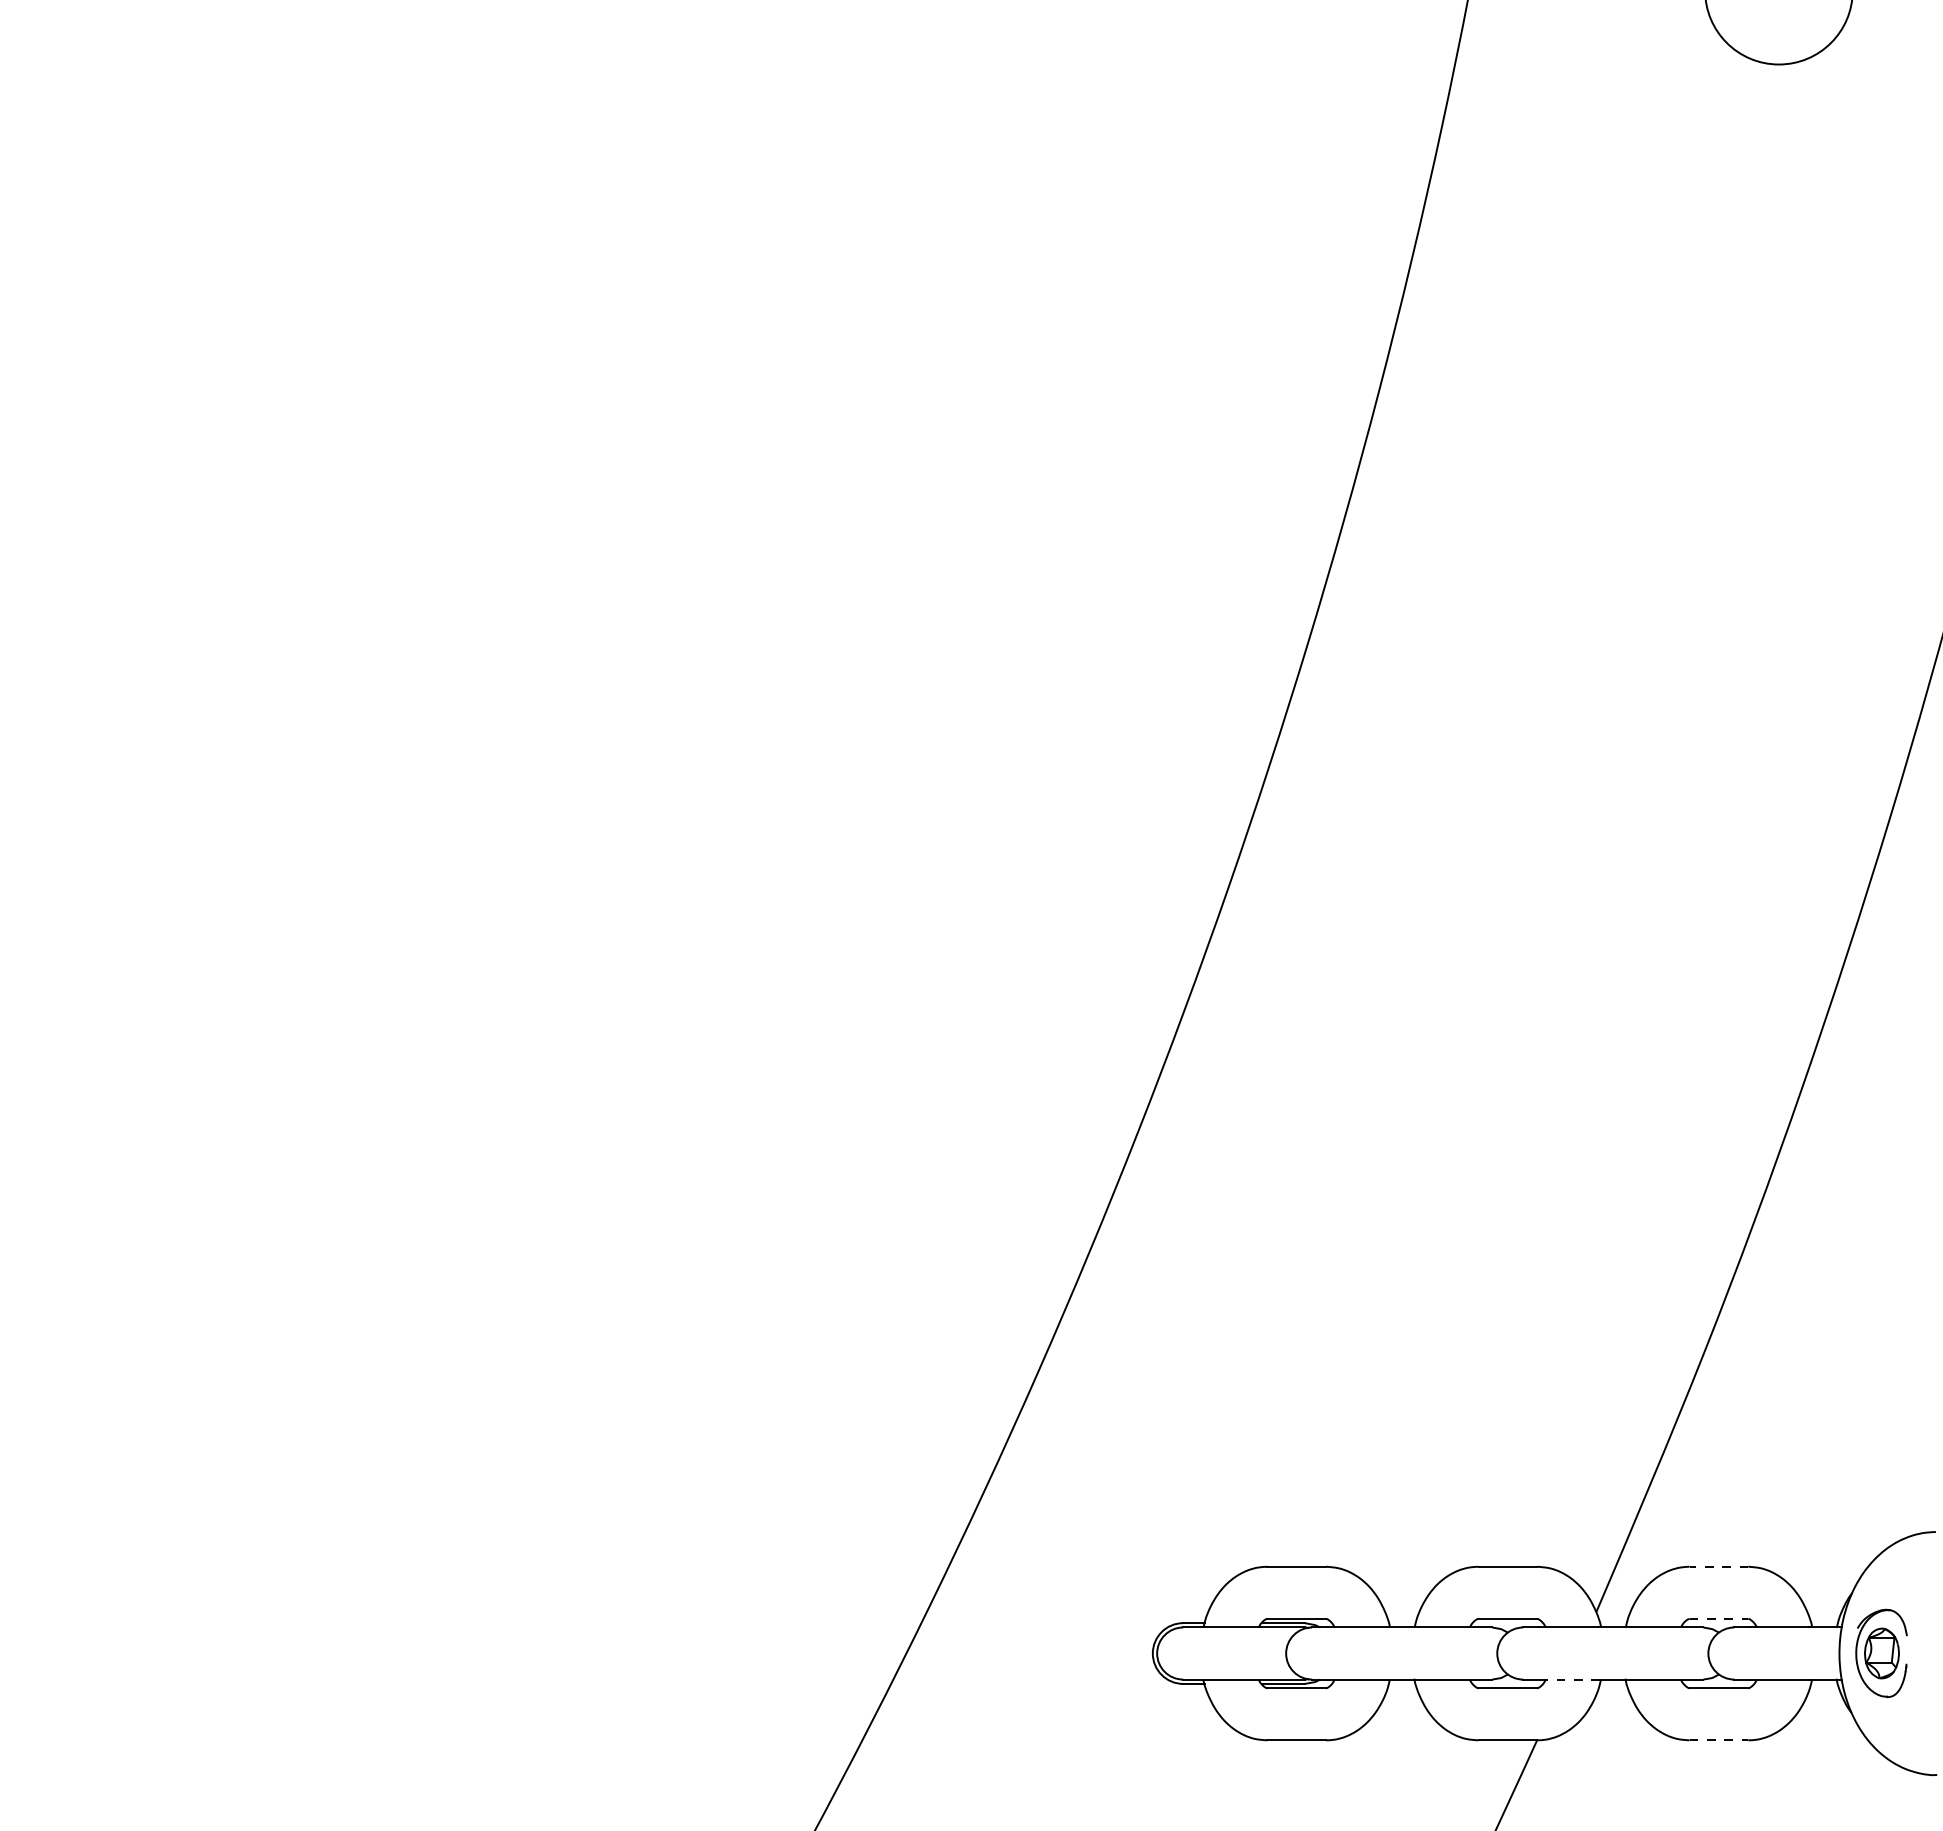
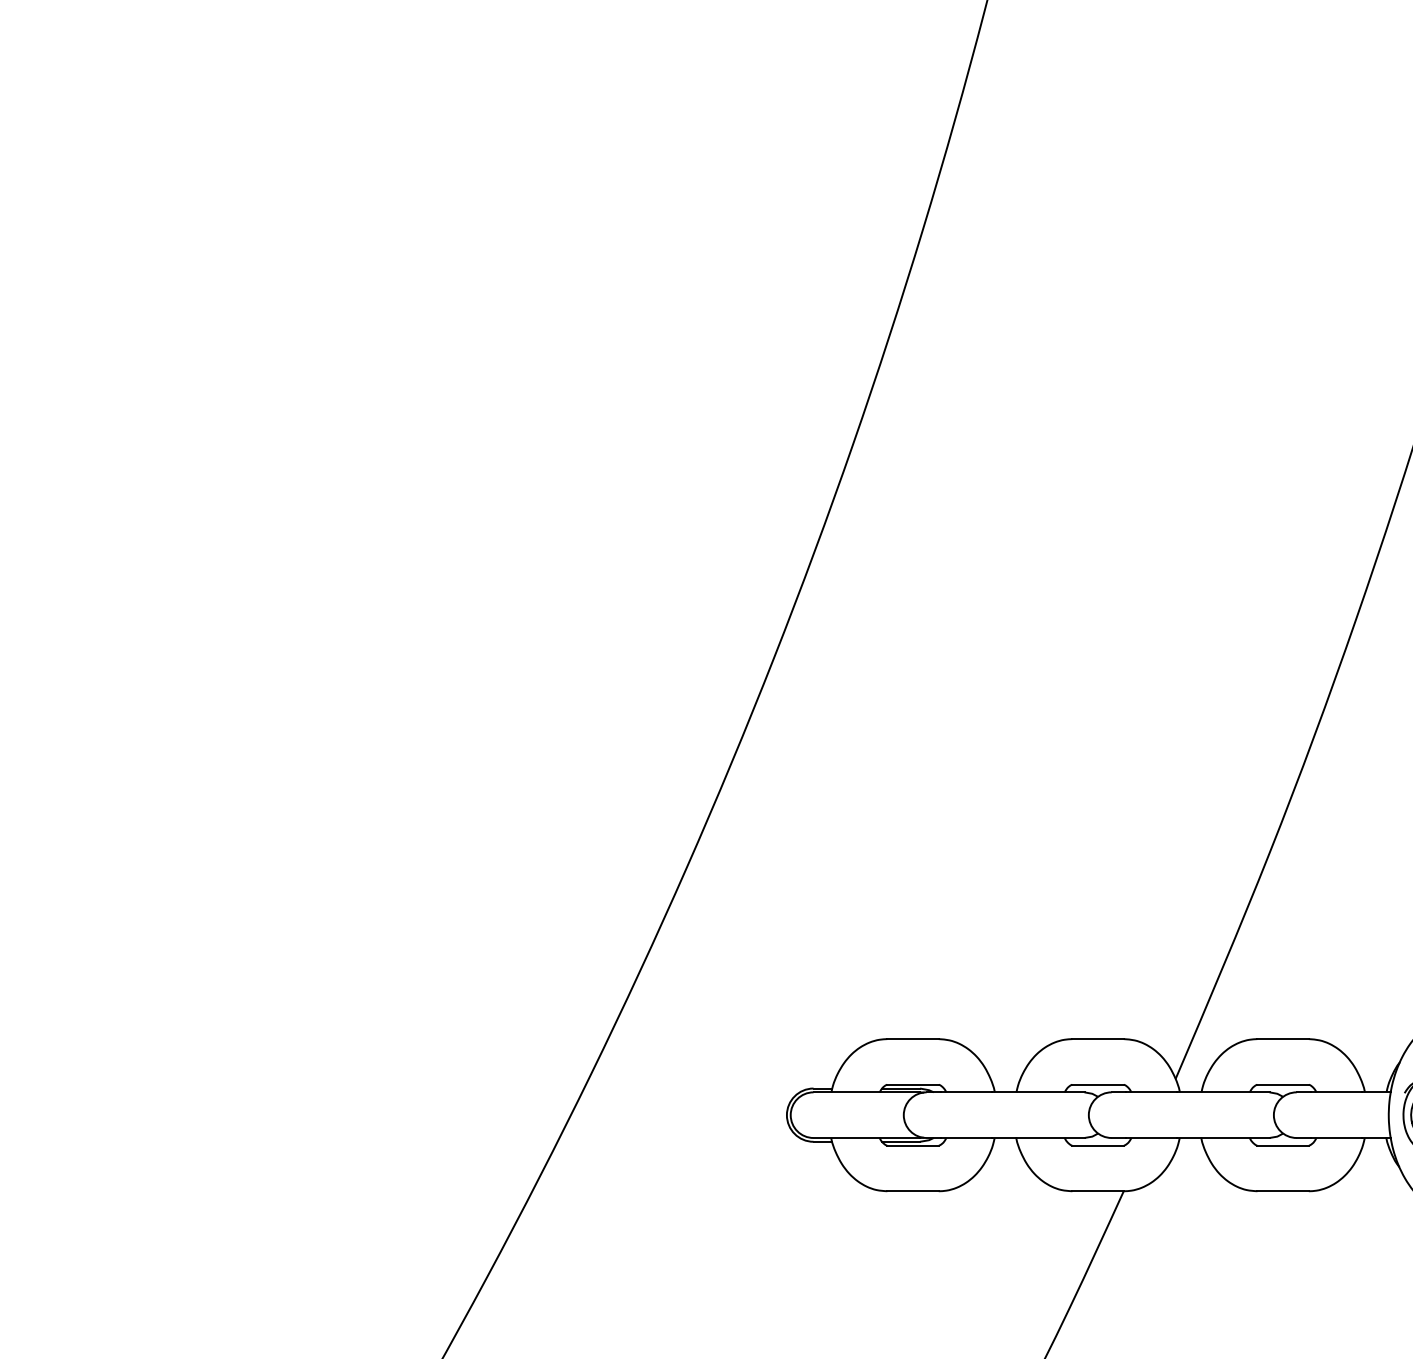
line: (1718, 1566) -> (1282, 1038), dashed -> solid
line: (1719, 1618) -> (1283, 1084), dashed -> solid
line: (1569, 1679) -> (1152, 1137), dashed -> solid
line: (1719, 1740) -> (1283, 1191), dashed -> solid

